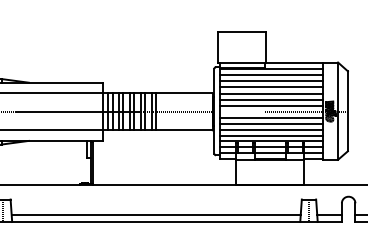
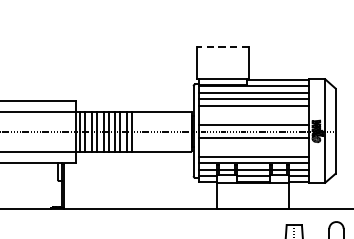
line: (241, 31) -> (222, 46), solid -> dashed
line: (271, 93) -> (254, 112), removed
line: (271, 99) -> (254, 118), removed
line: (271, 123) -> (254, 144), removed
line: (271, 129) -> (254, 150), removed

